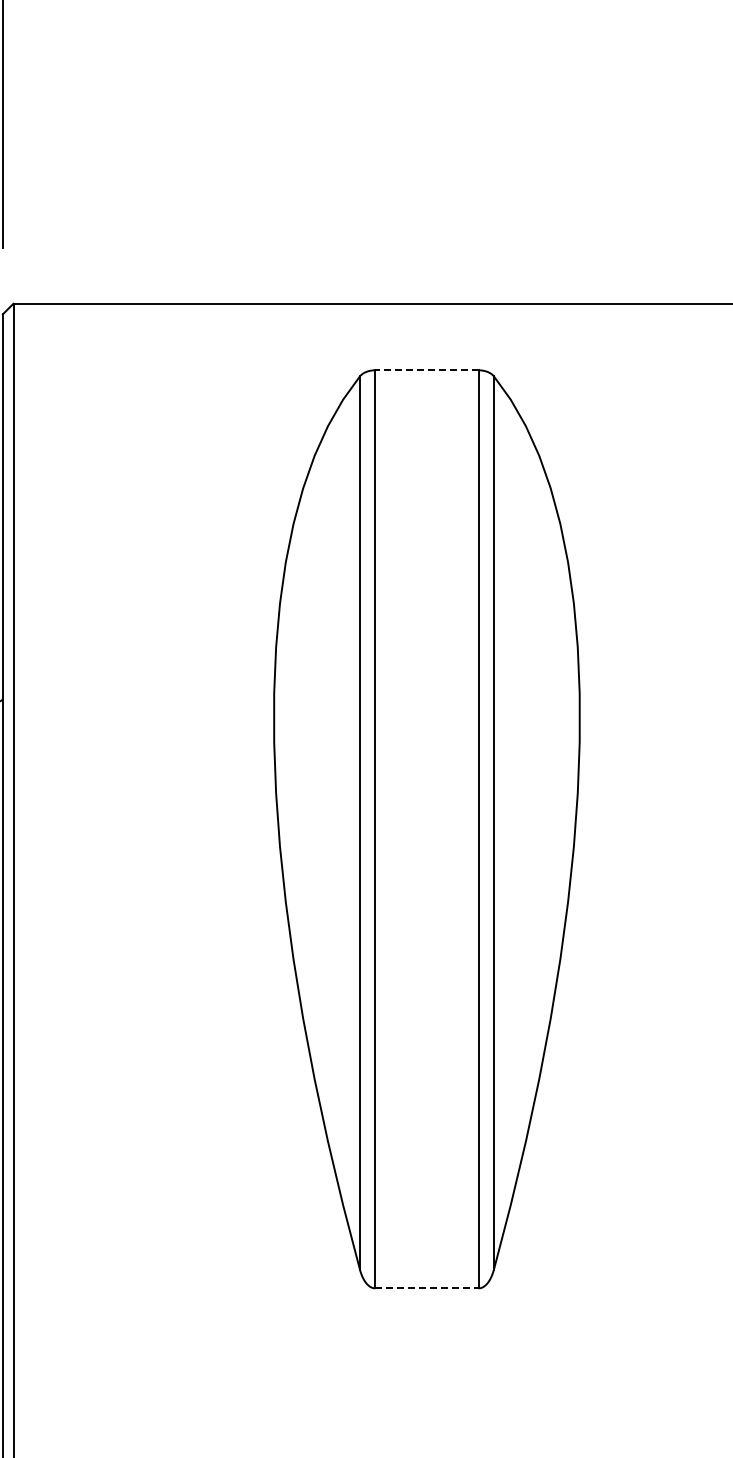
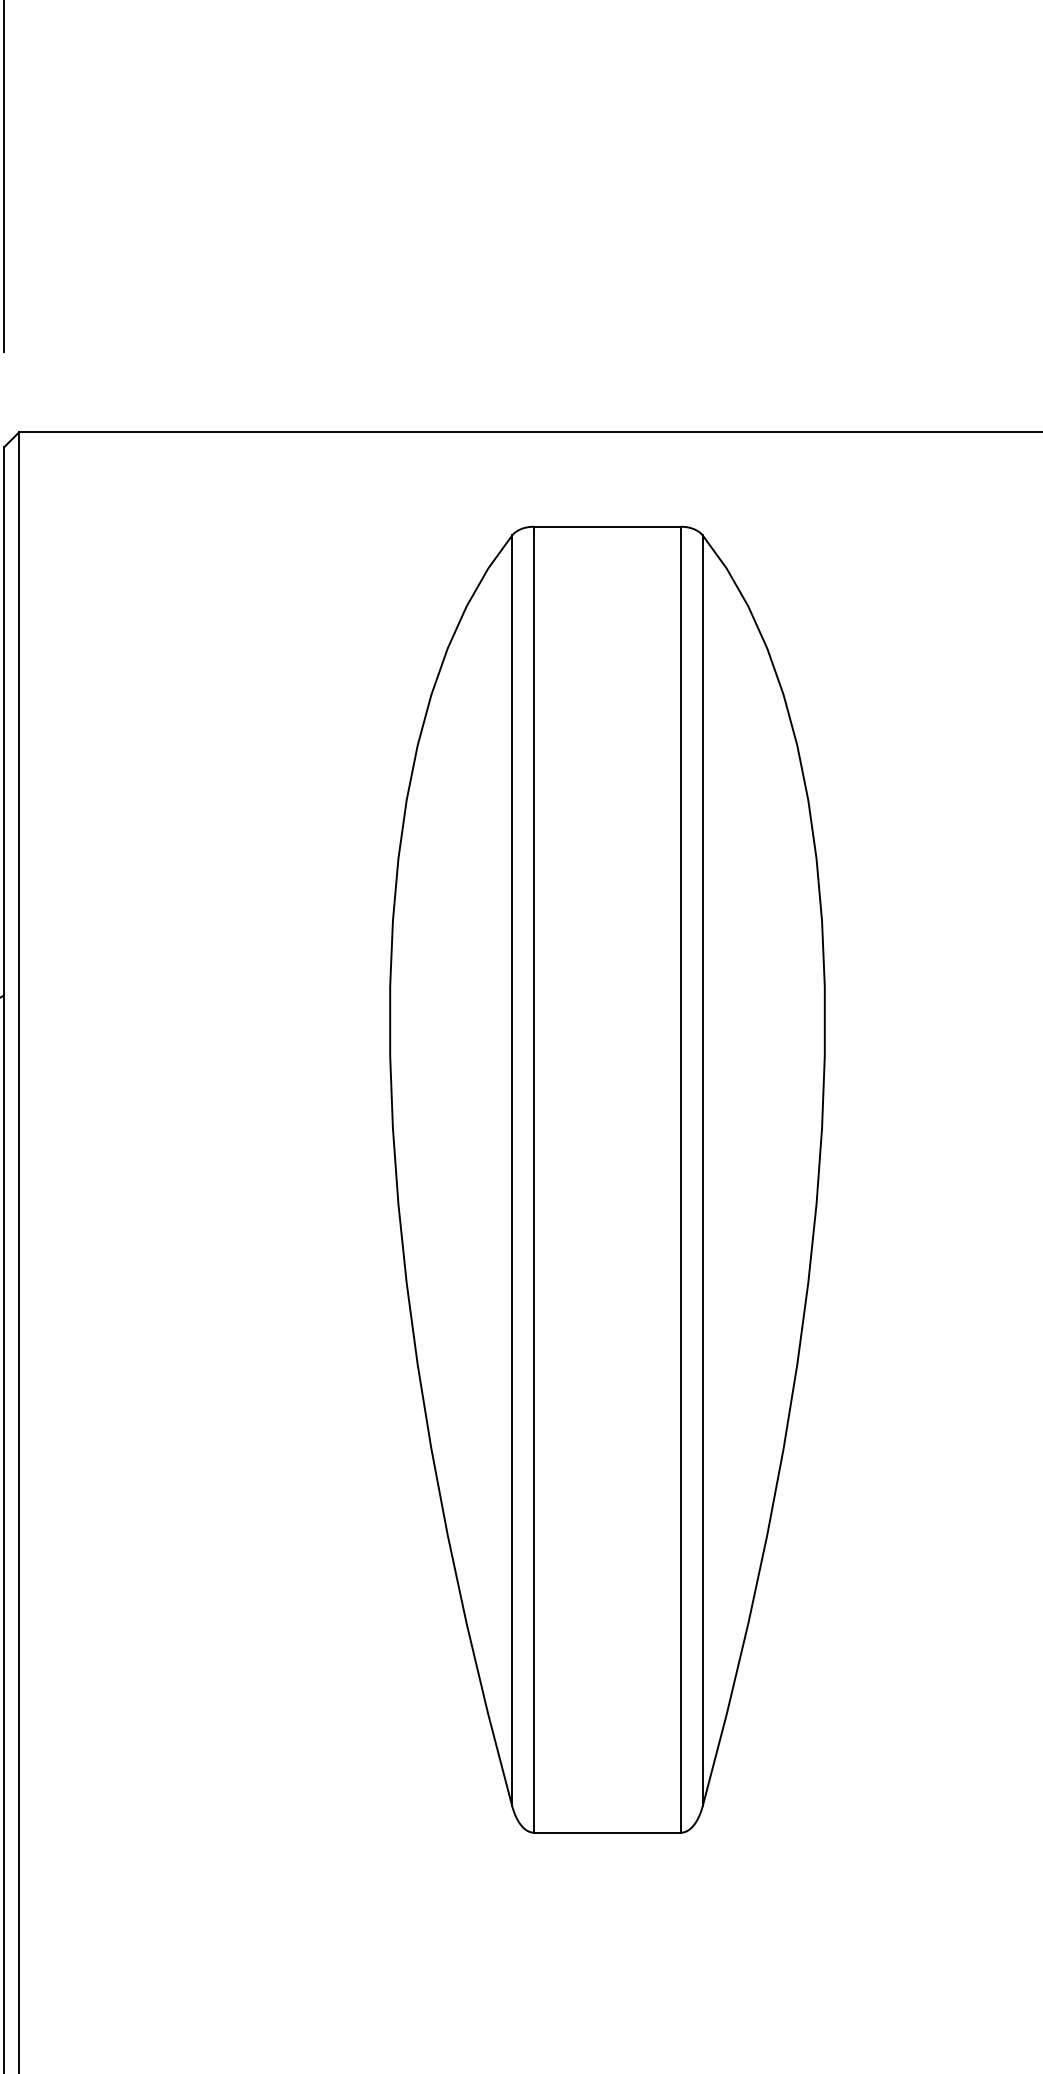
line: (426, 370) -> (606, 527), dashed -> solid
line: (426, 1288) -> (606, 1832), dashed -> solid

